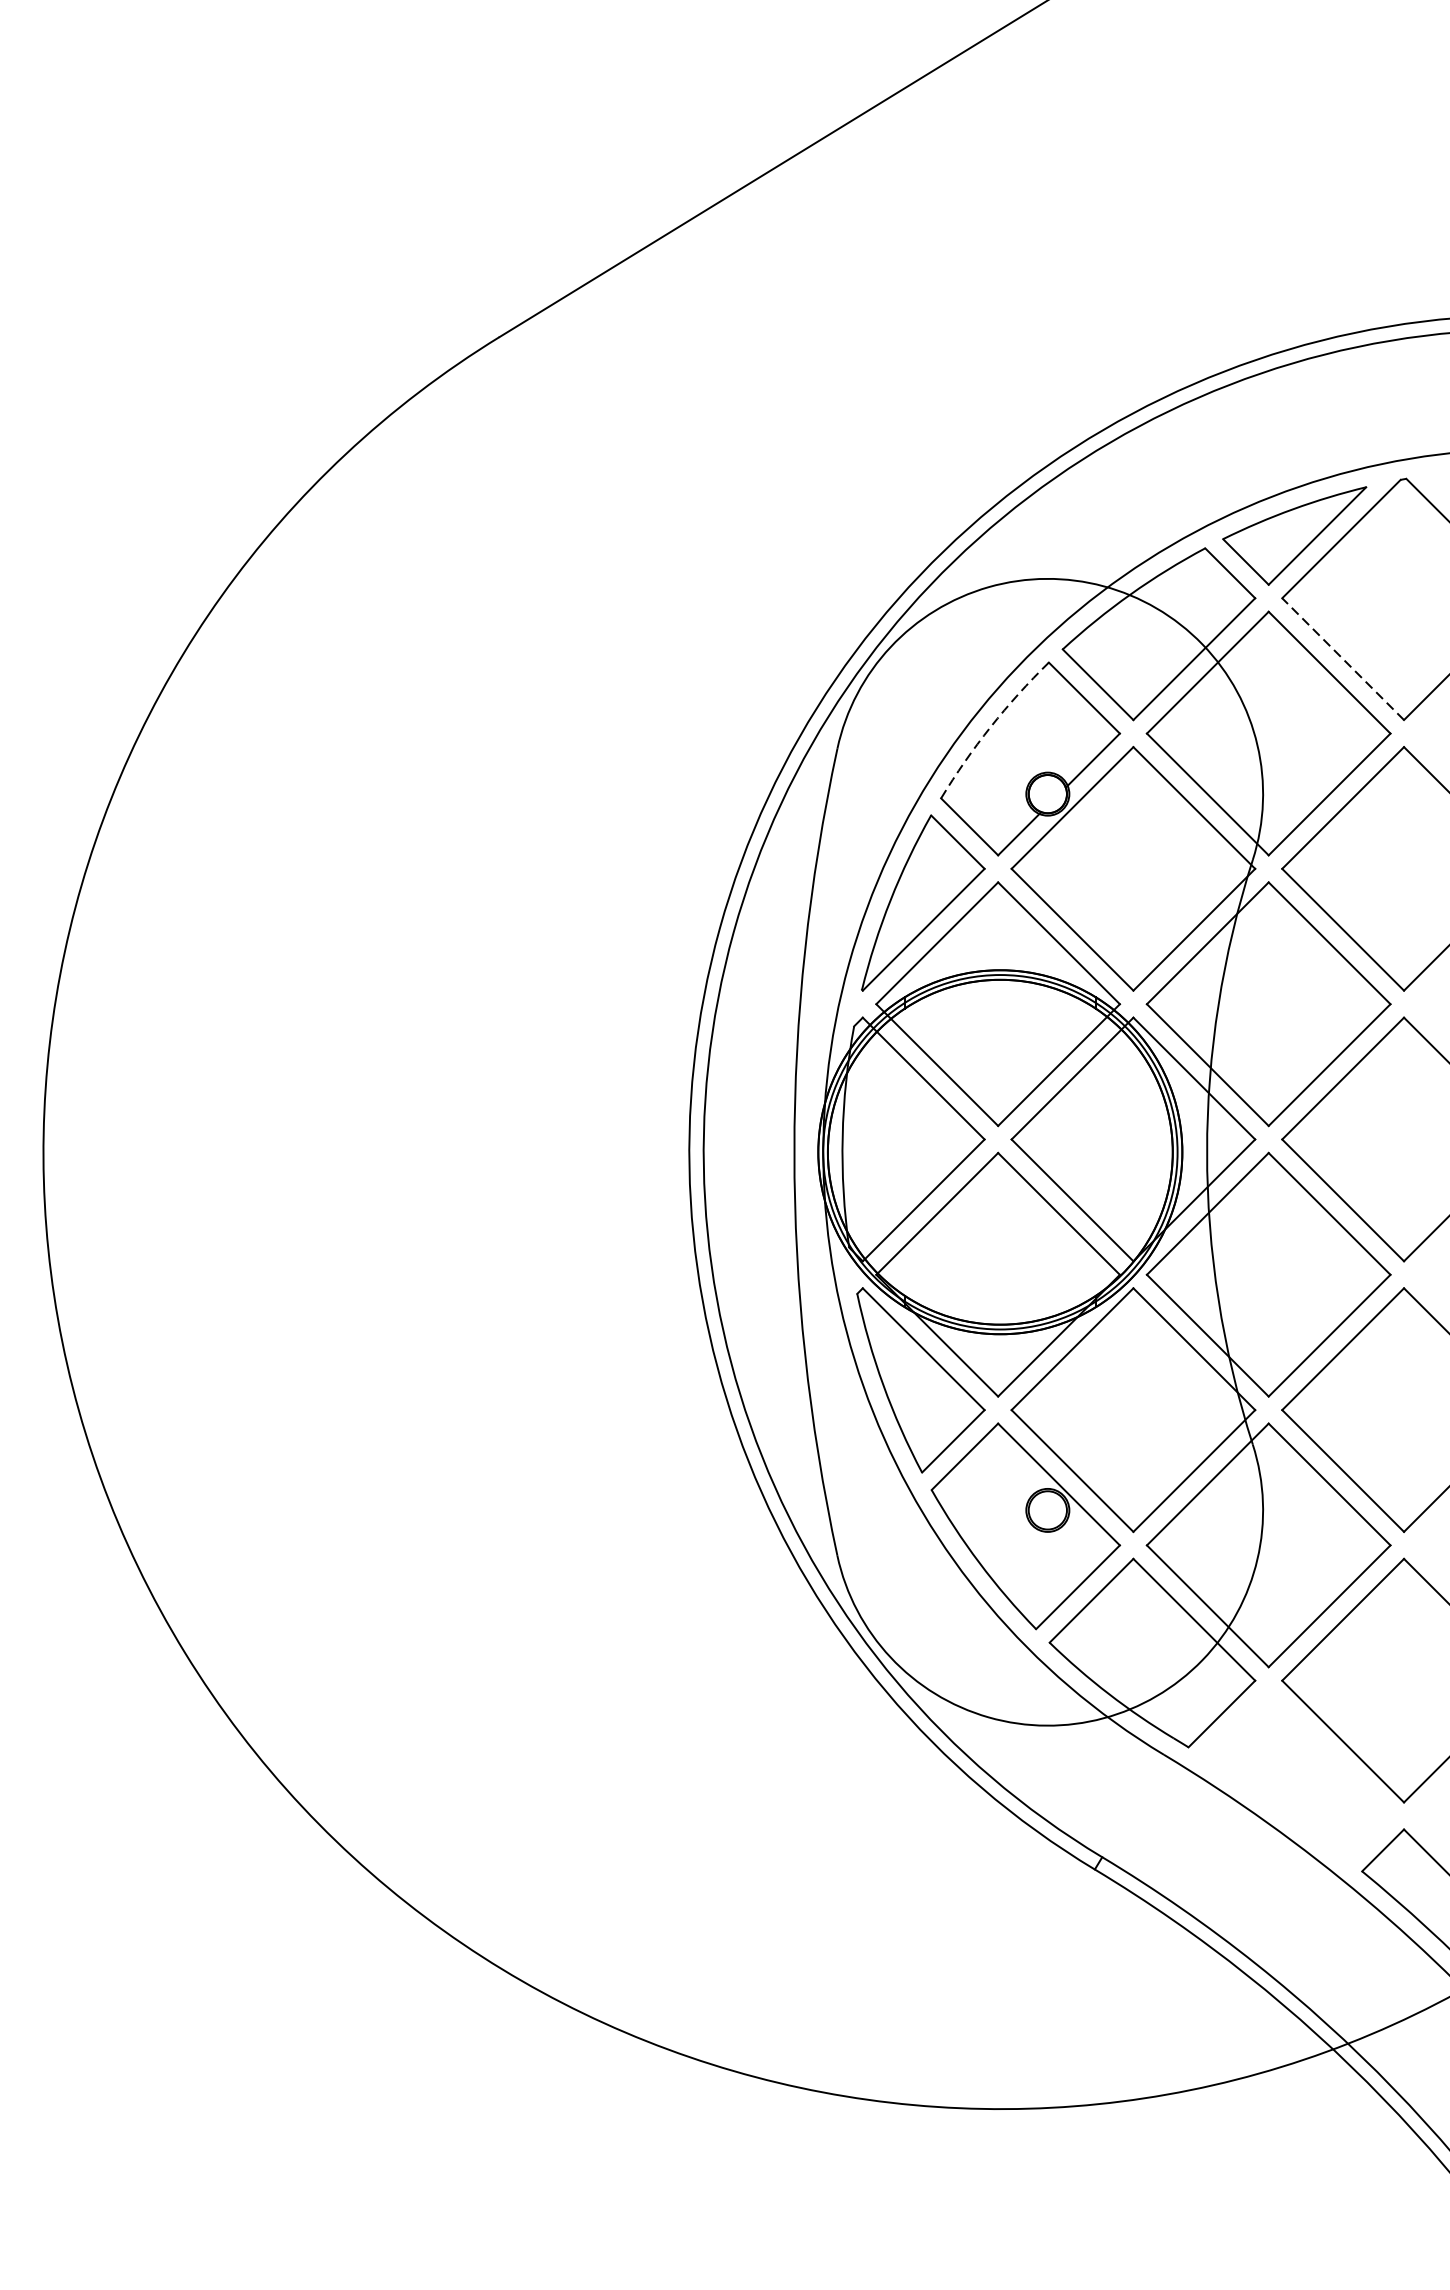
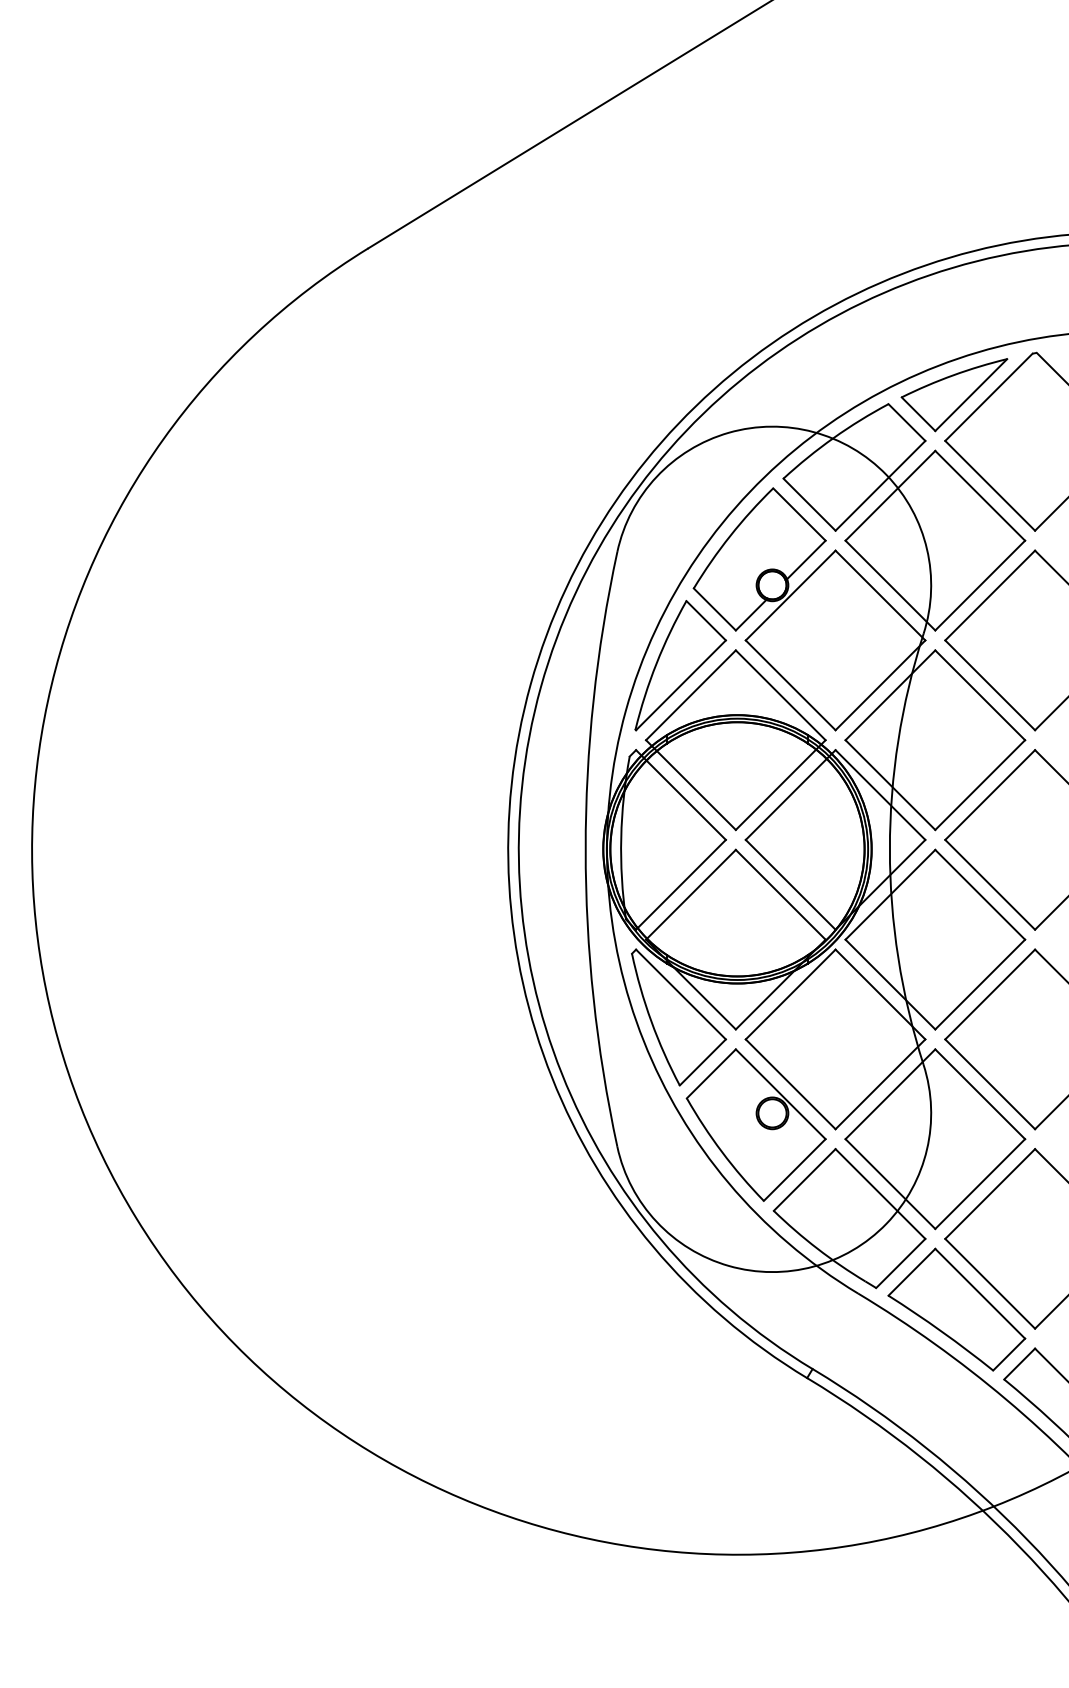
line: (1342, 658) -> (989, 485), dashed -> solid
arc: (990, 726) -> (730, 535), dashed -> solid
part: (1297, 1776) -> (956, 1309), added

